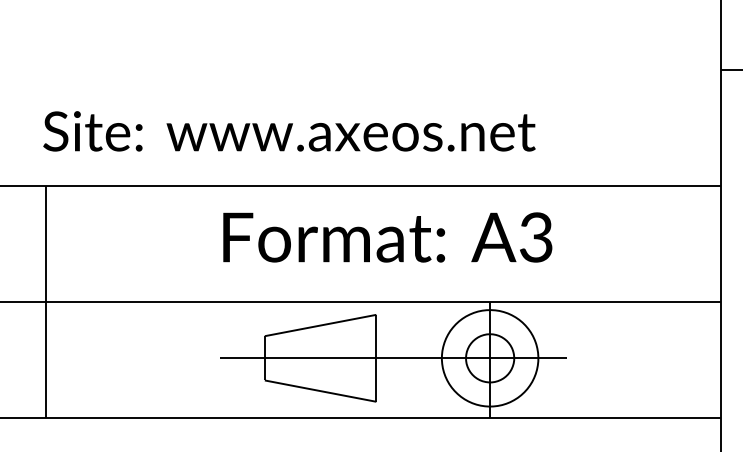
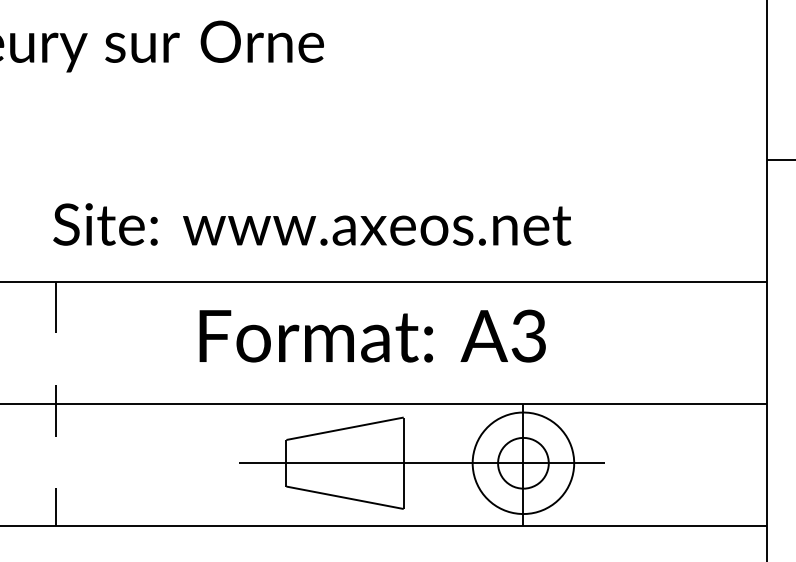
text: (387, 236) -> (372, 335), moved
line: (45, 301) -> (55, 403), solid -> dashed

